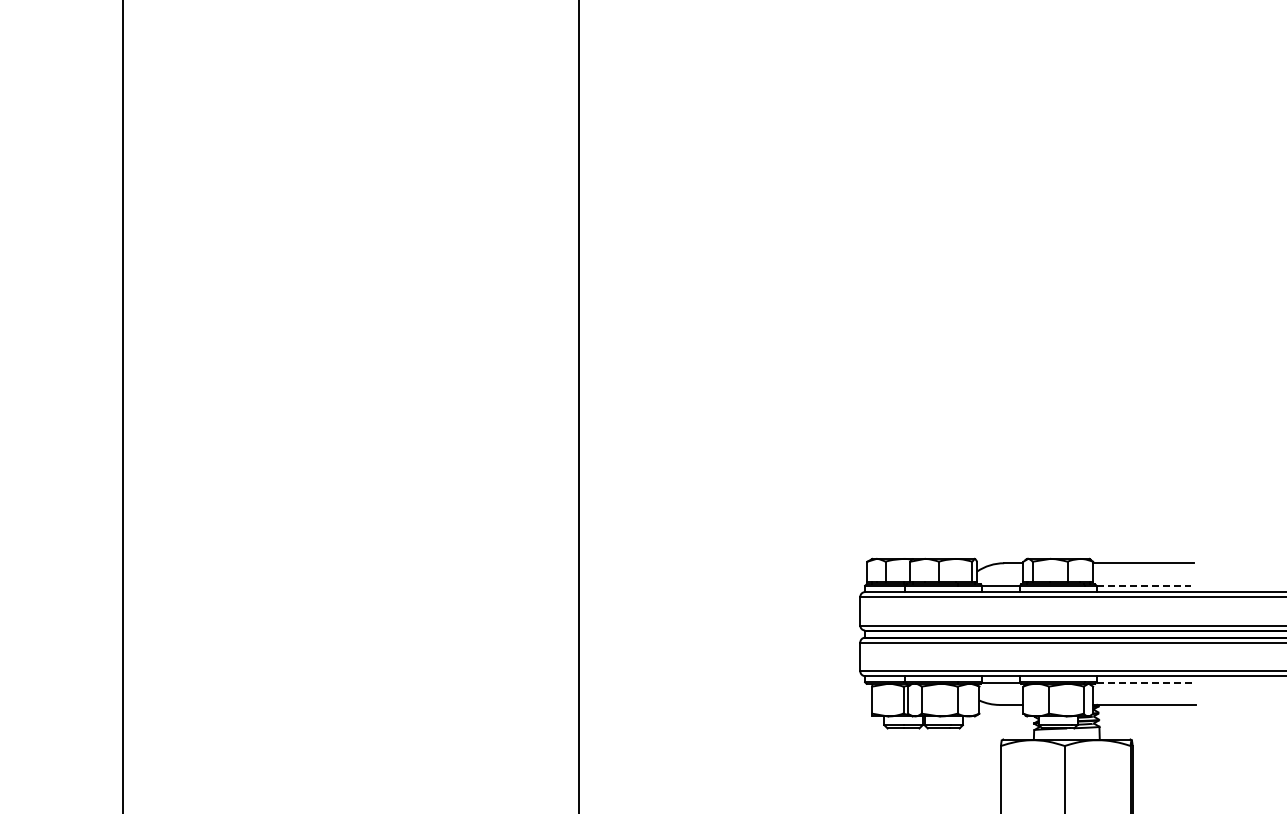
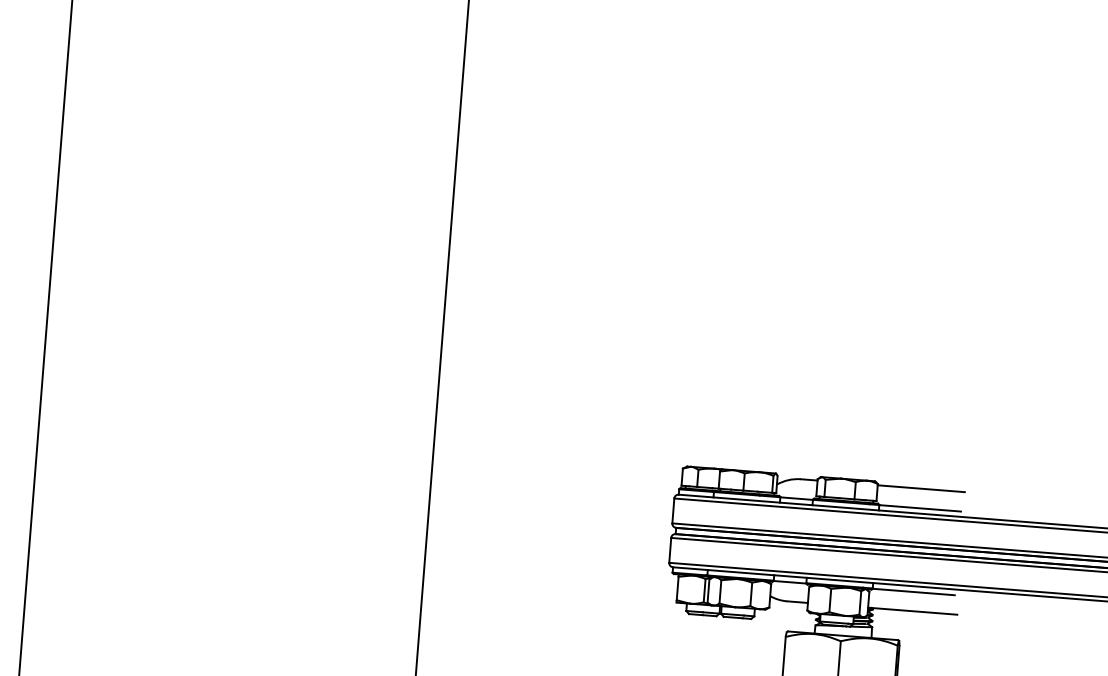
line: (1144, 585) -> (920, 508), dashed -> solid
line: (1143, 682) -> (913, 591), dashed -> solid

